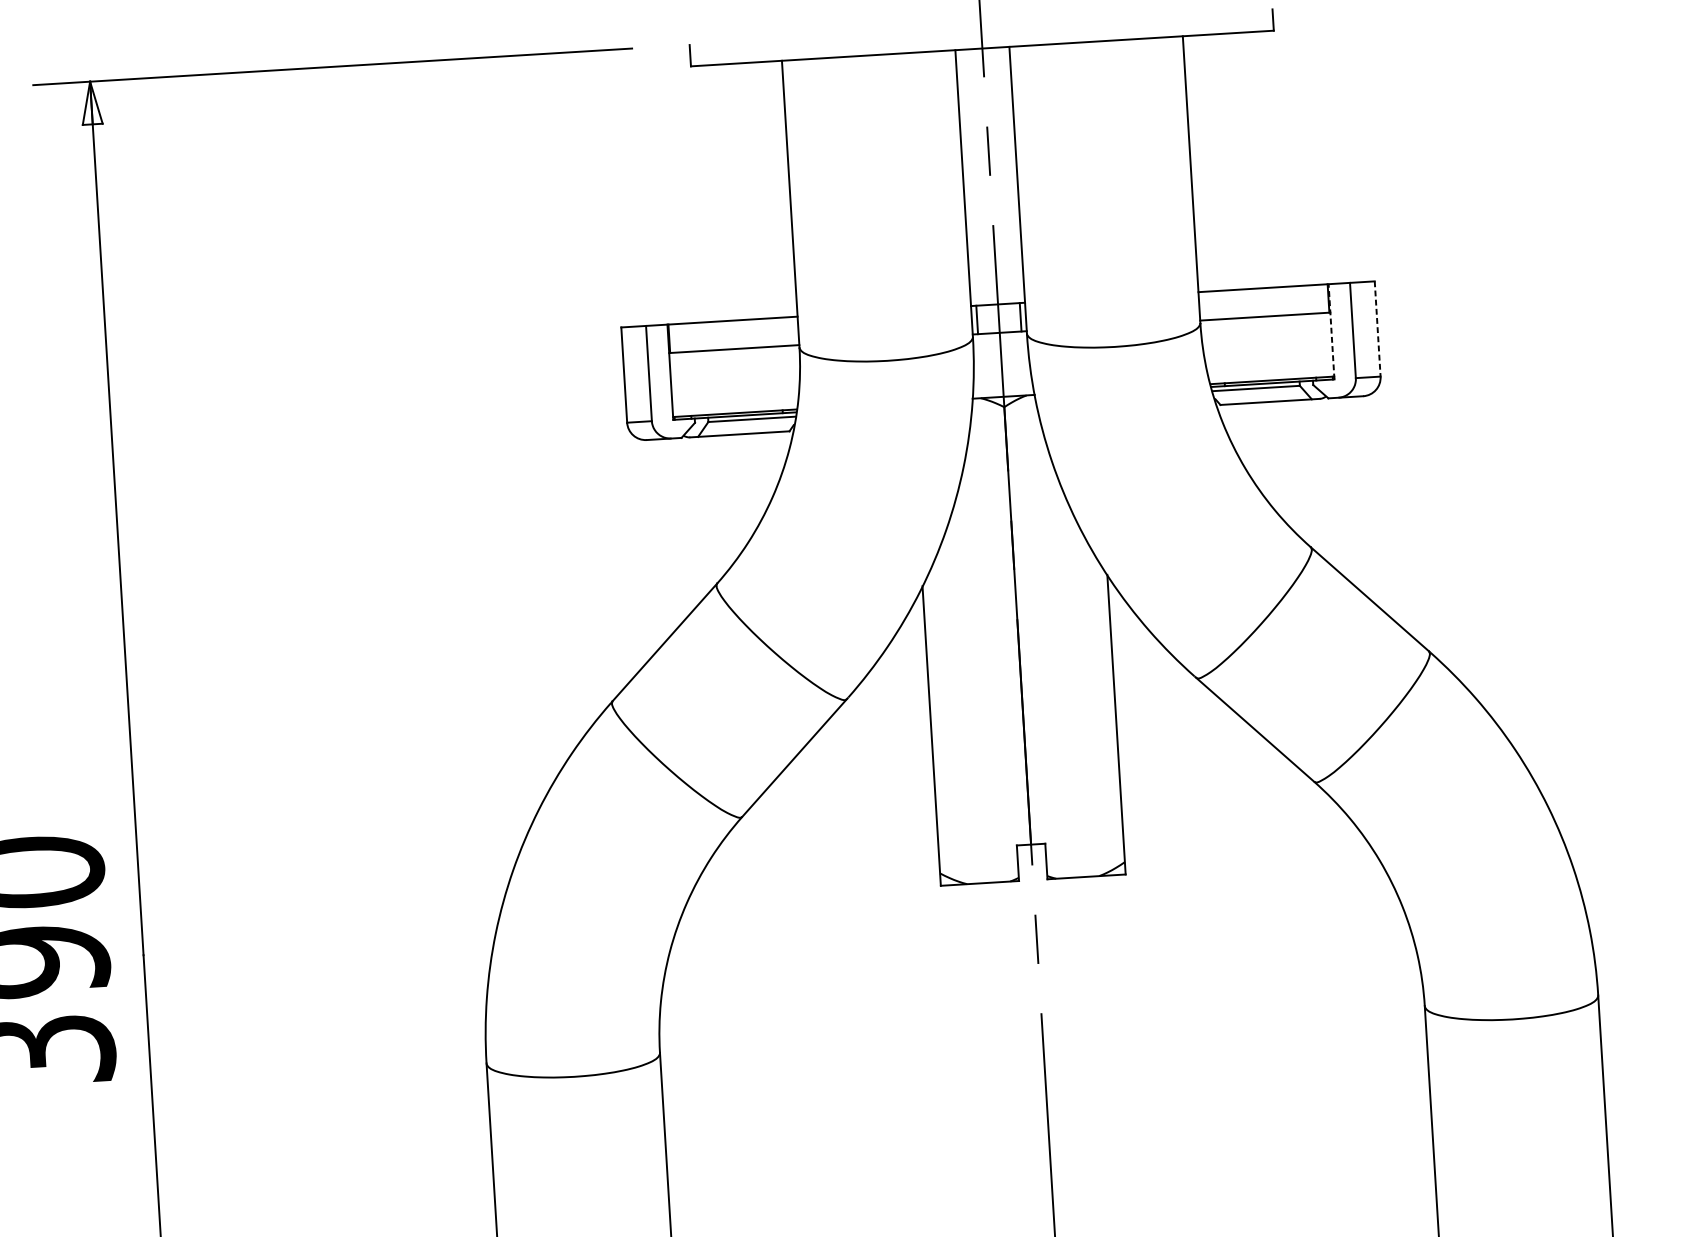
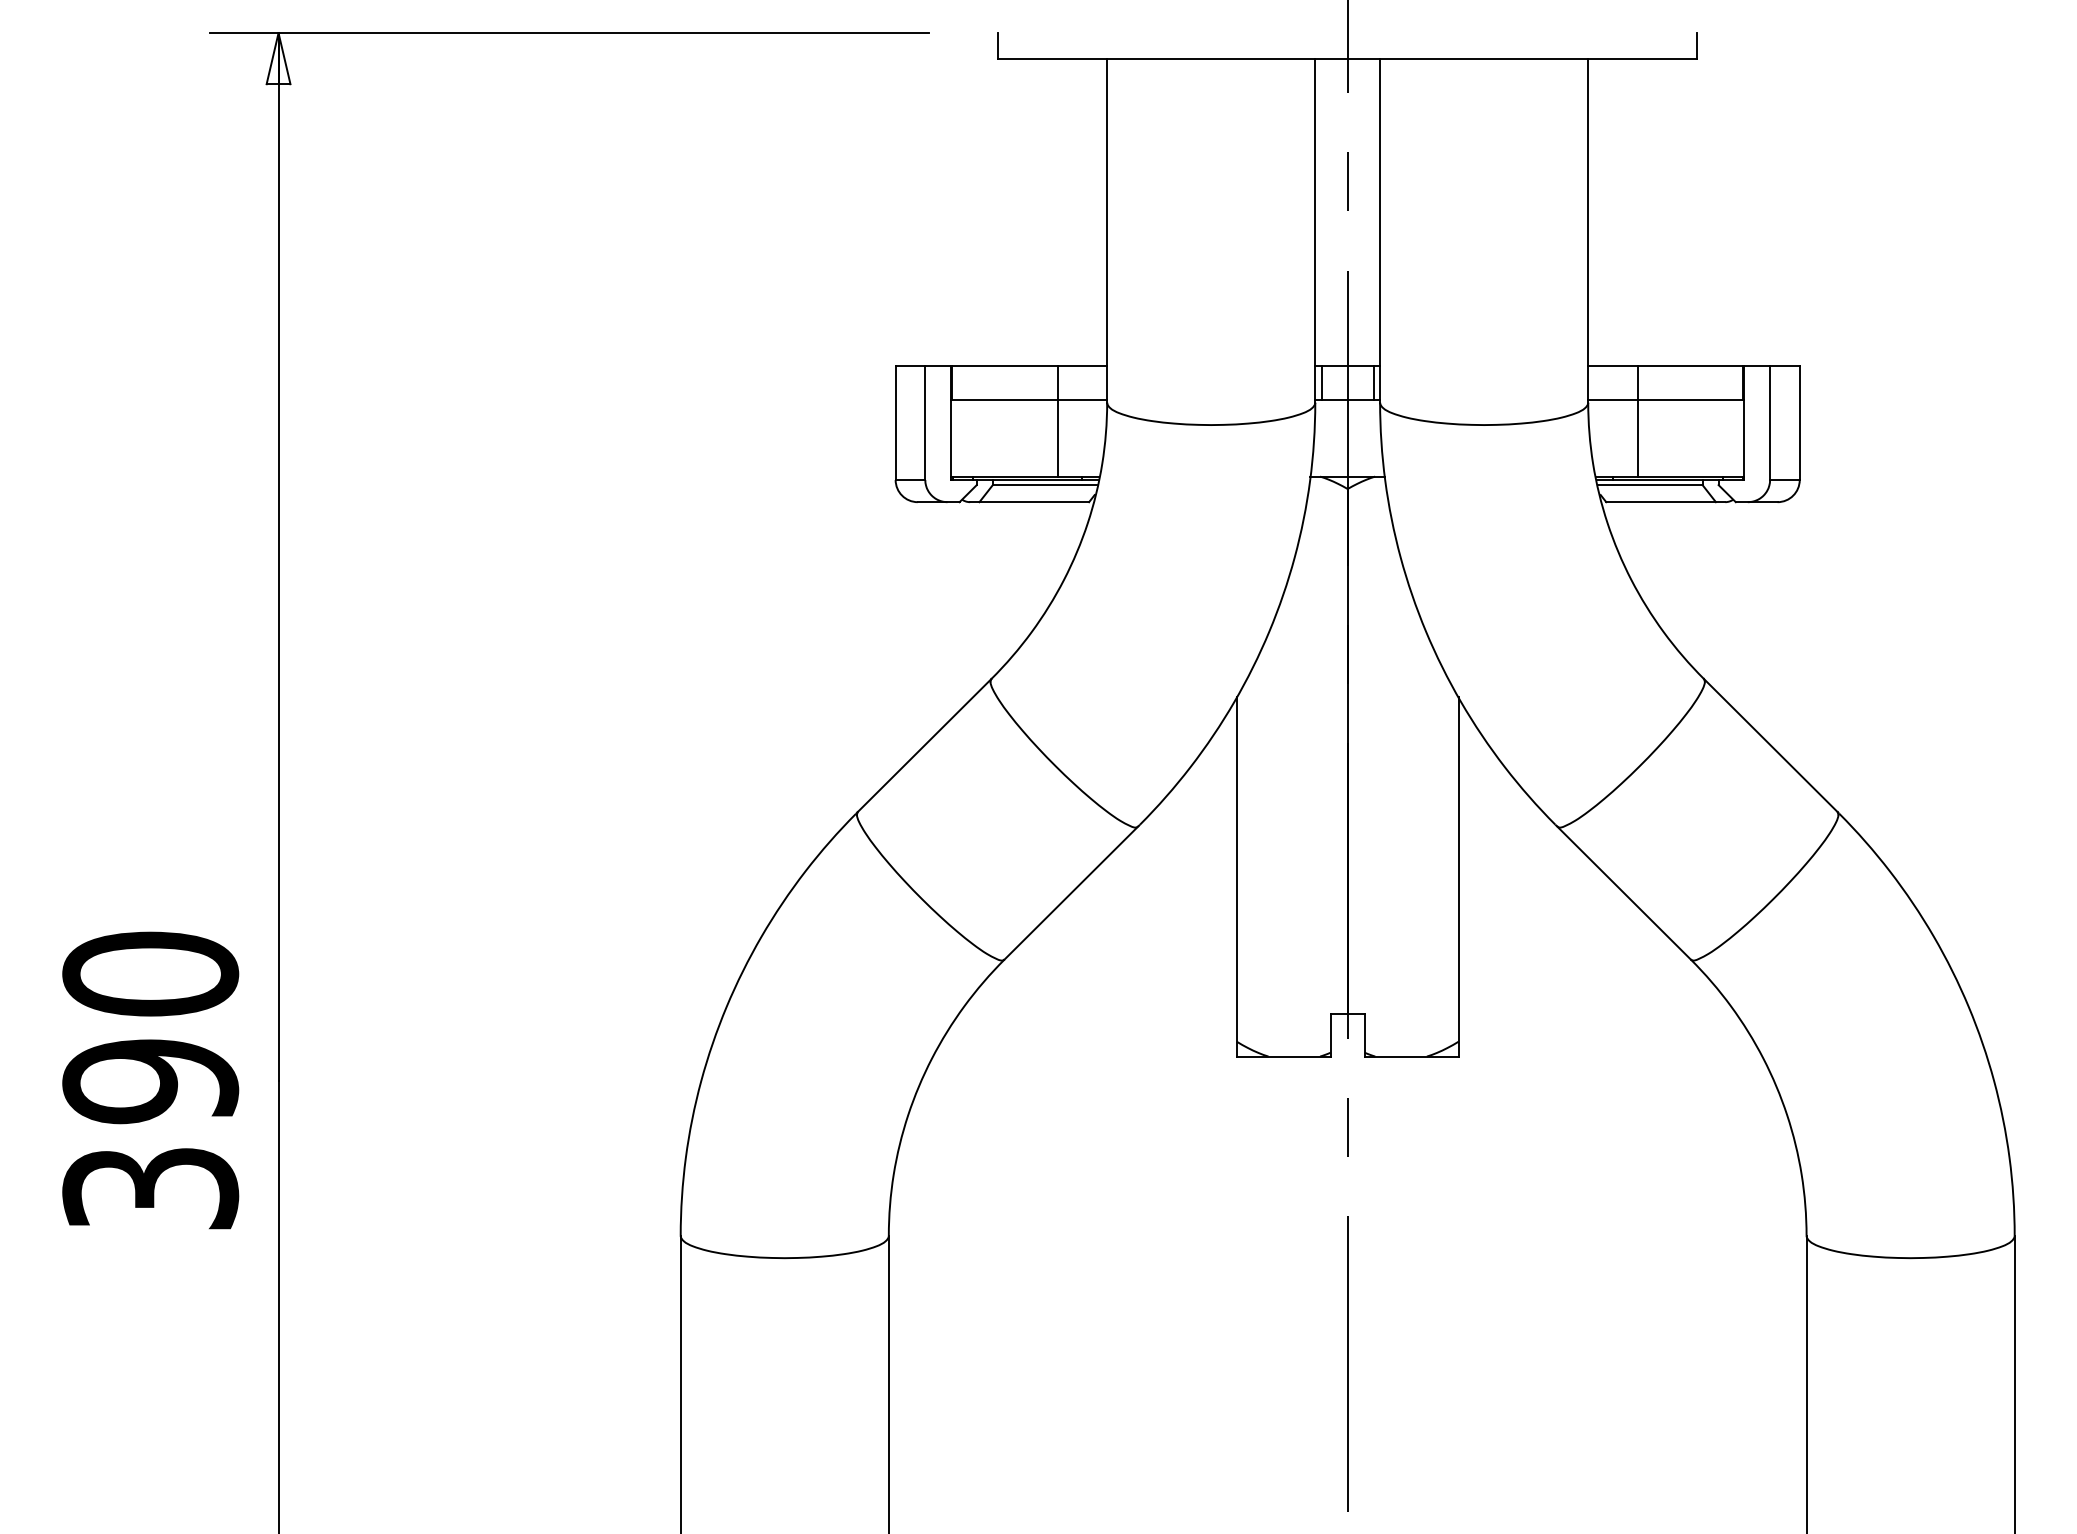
line: (1377, 329) -> (1799, 423), dashed -> solid
line: (1331, 331) -> (1744, 422), dashed -> solid
line: (1242, 335) -> (1637, 420), added
line: (759, 364) -> (1057, 420), added

